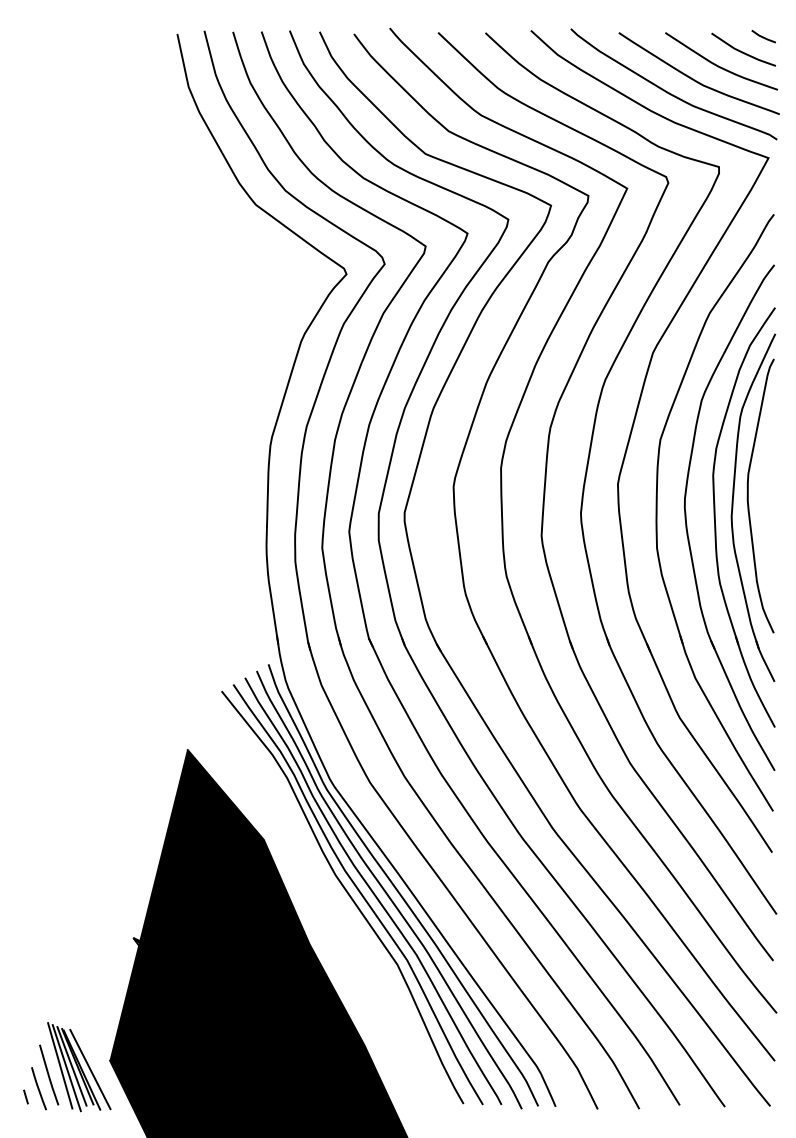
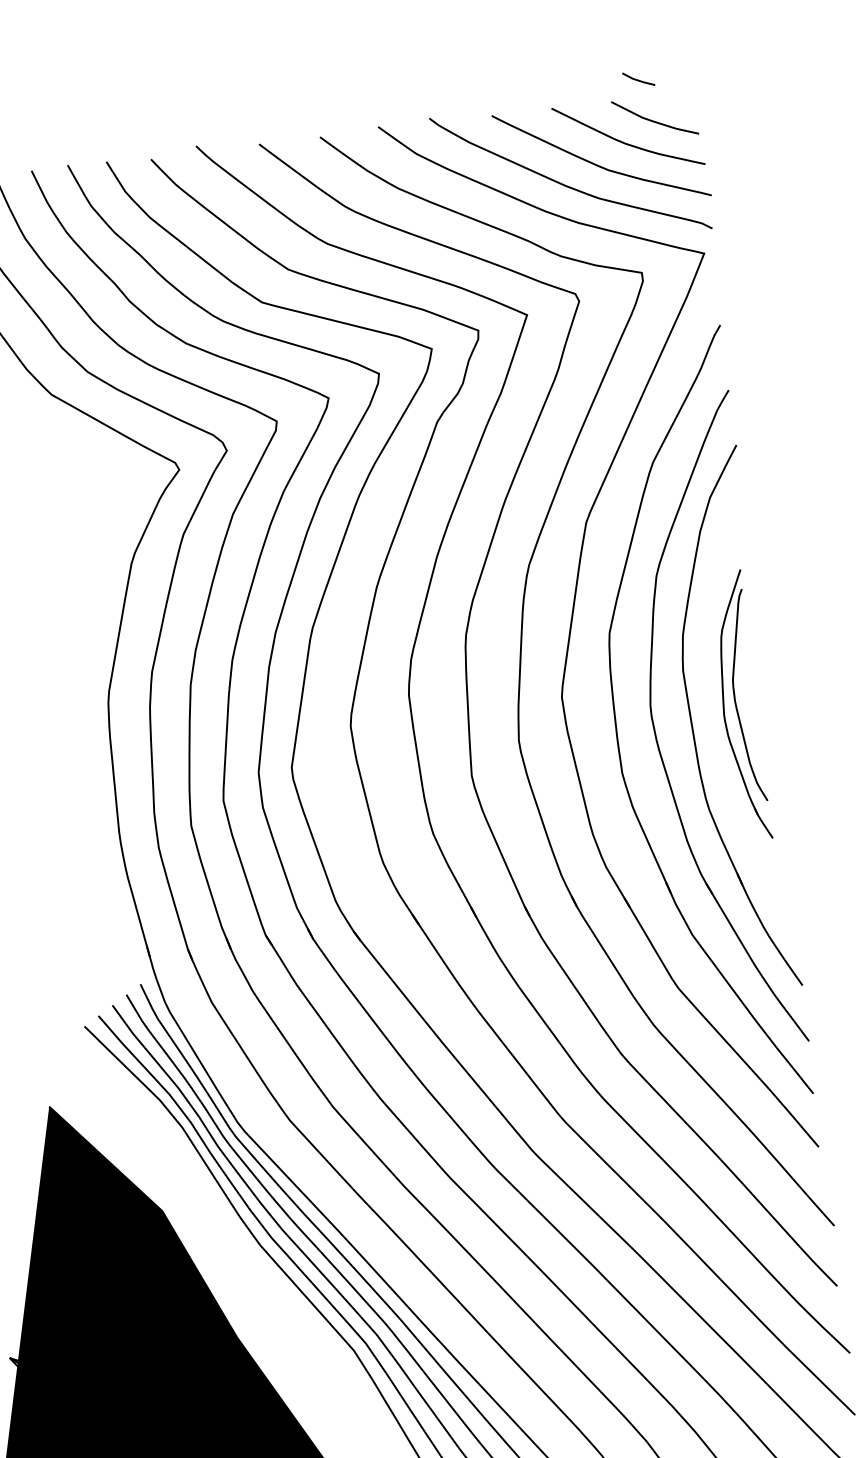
line: (763, 36) -> (638, 79), moved
part: (753, 507) -> (740, 705), size x0.6

